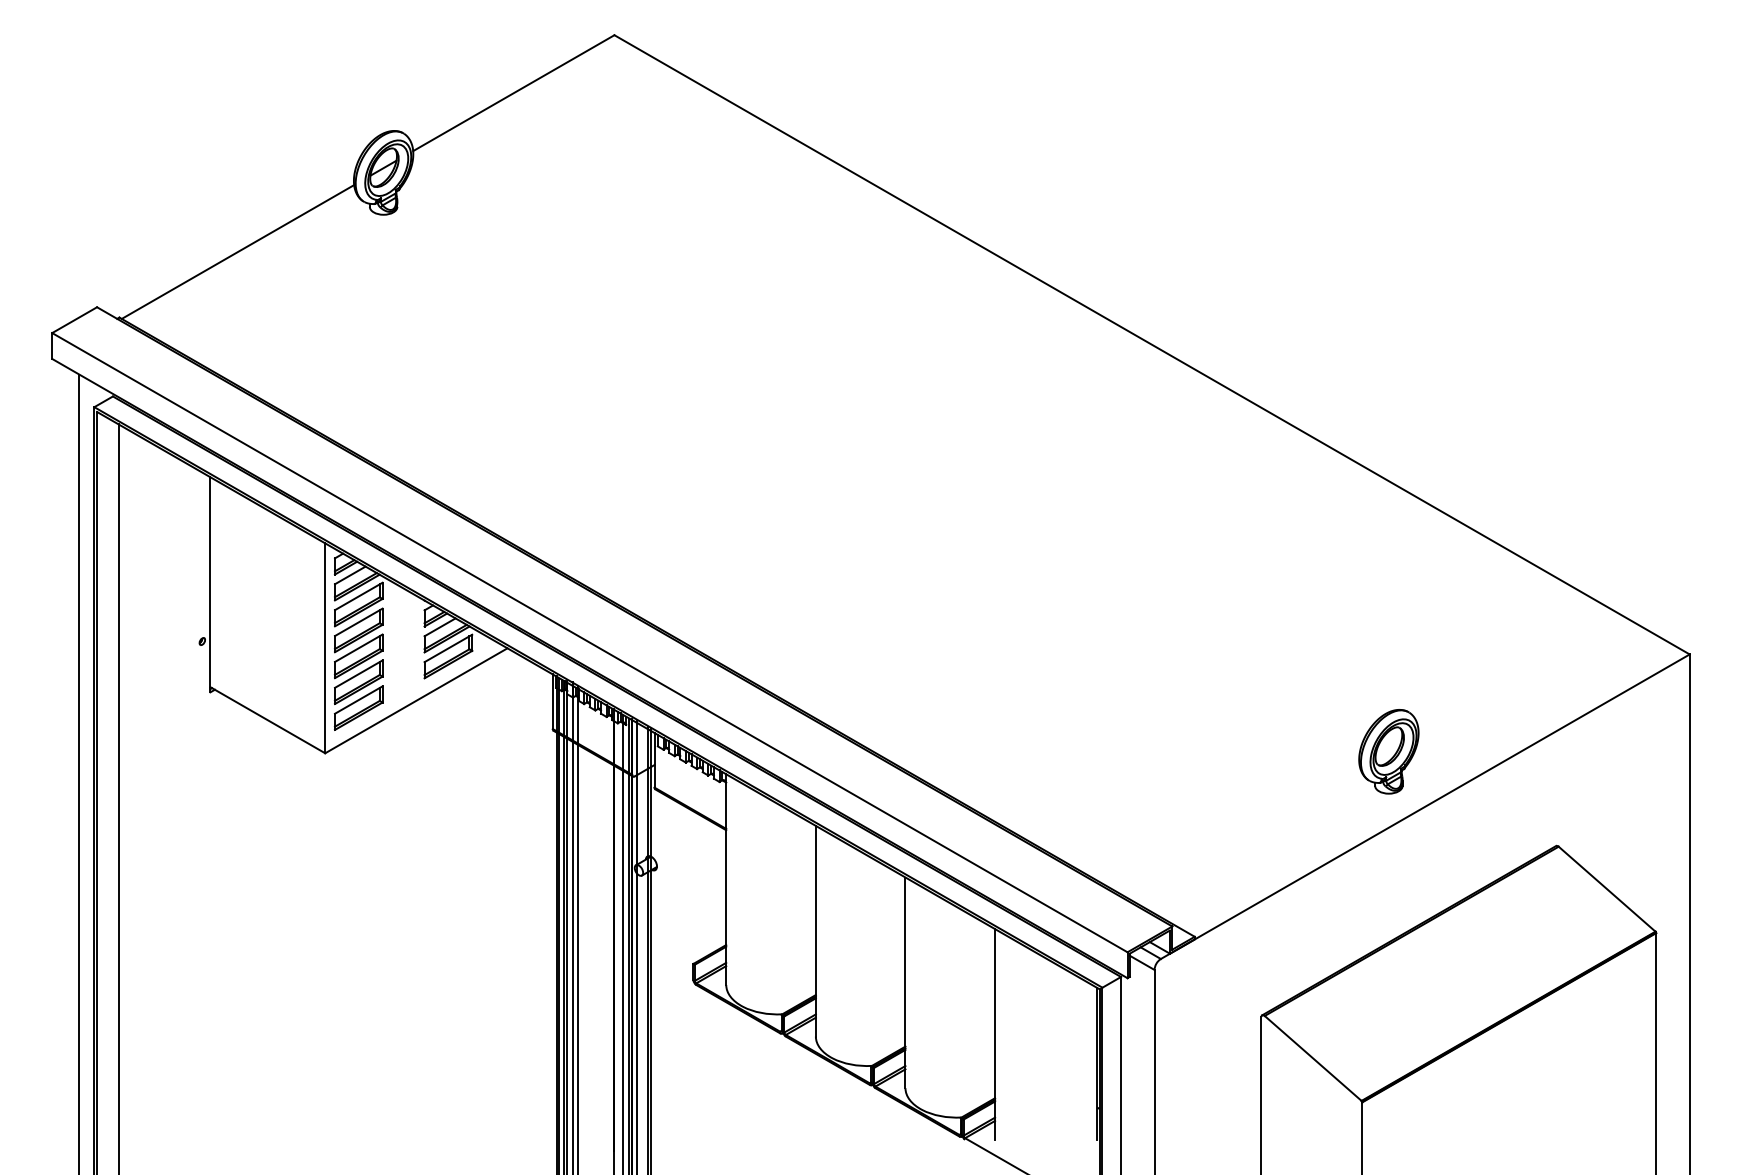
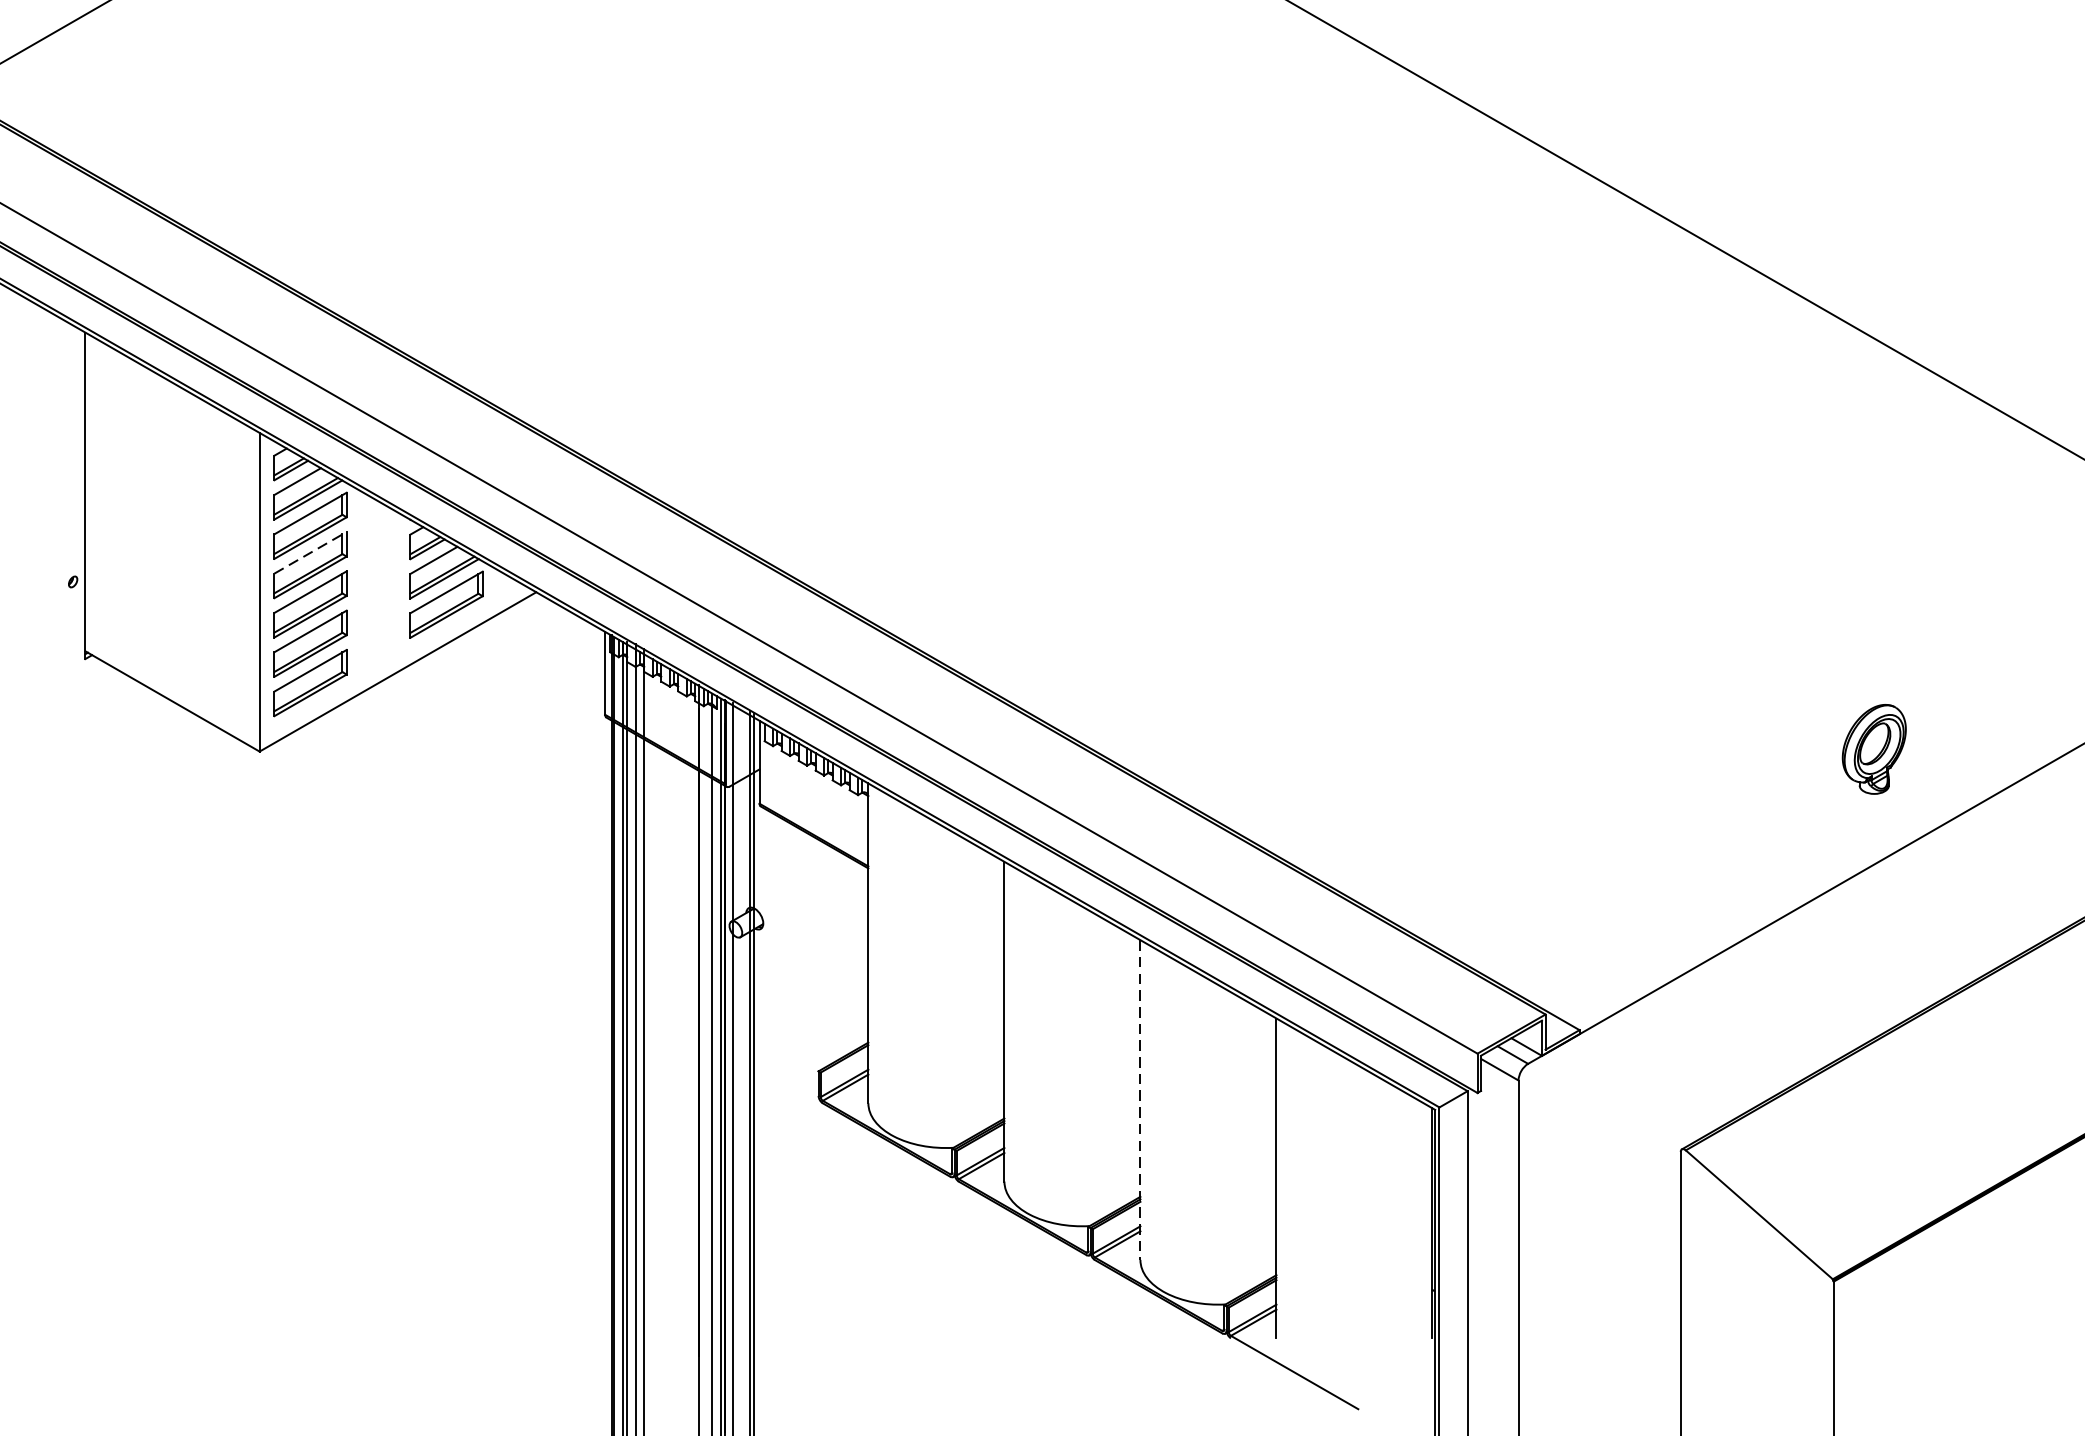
line: (359, 622) -> (311, 553), solid -> dashed
part: (1388, 751) -> (1873, 748), size x0.7
line: (905, 983) -> (1140, 1101), solid -> dashed

